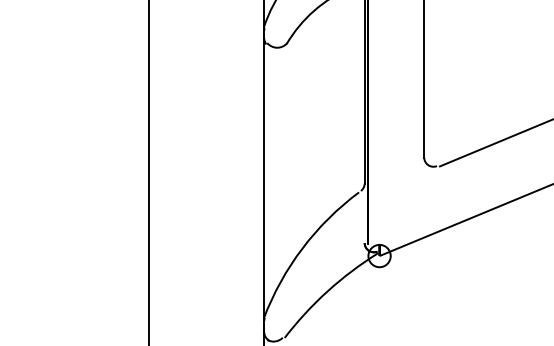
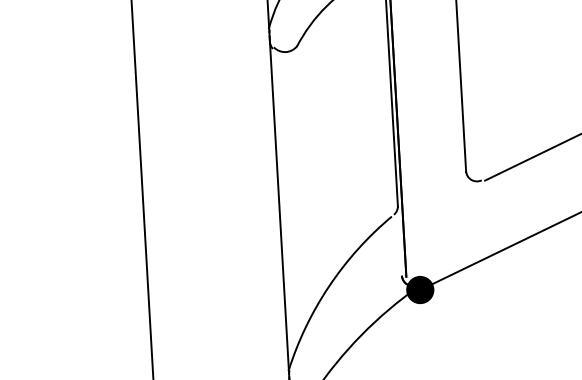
fill: (379, 255) -> (420, 289), added

